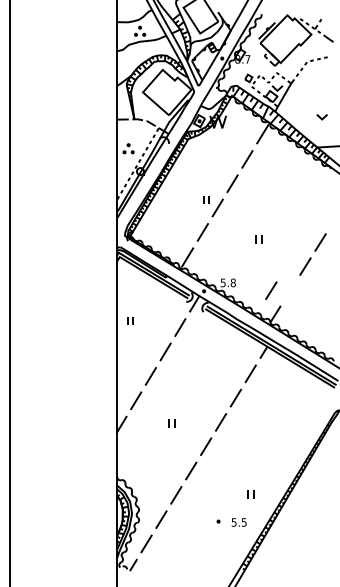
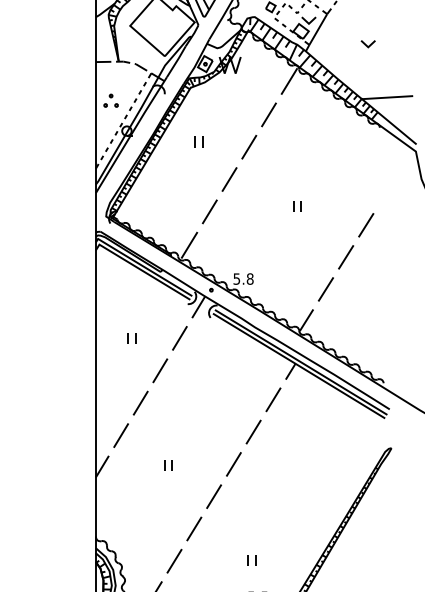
part: (321, 117) -> (367, 44), moved
part: (206, 199) -> (198, 141), moved
part: (258, 239) -> (296, 206), moved
line: (271, 290) -> (326, 289), moved
part: (130, 320) -> (132, 338), moved
part: (250, 494) -> (251, 560), moved

